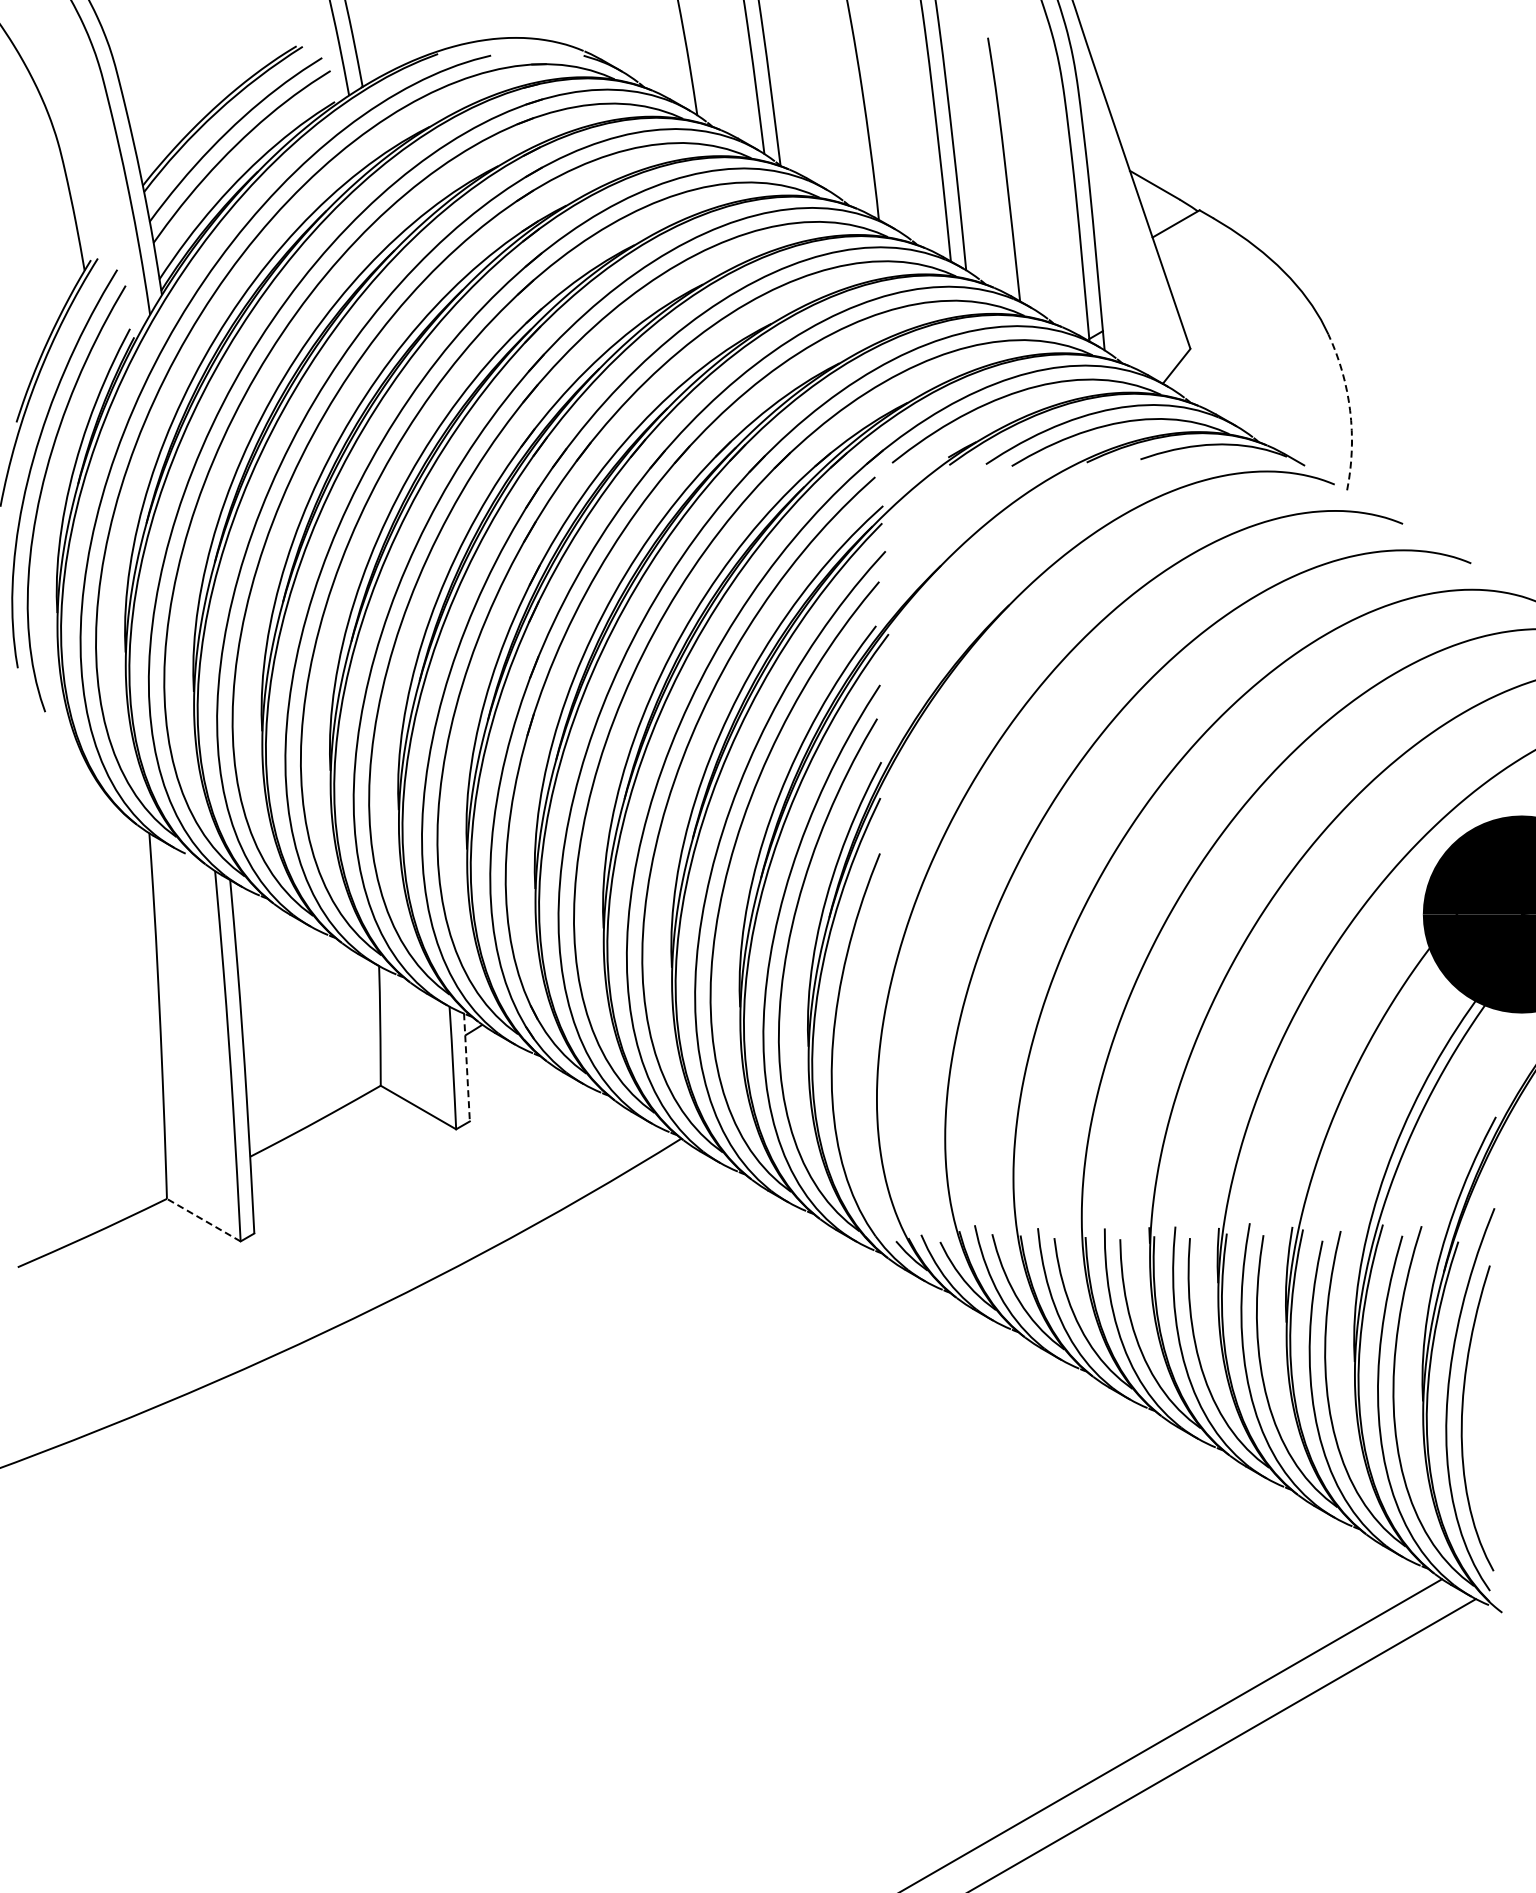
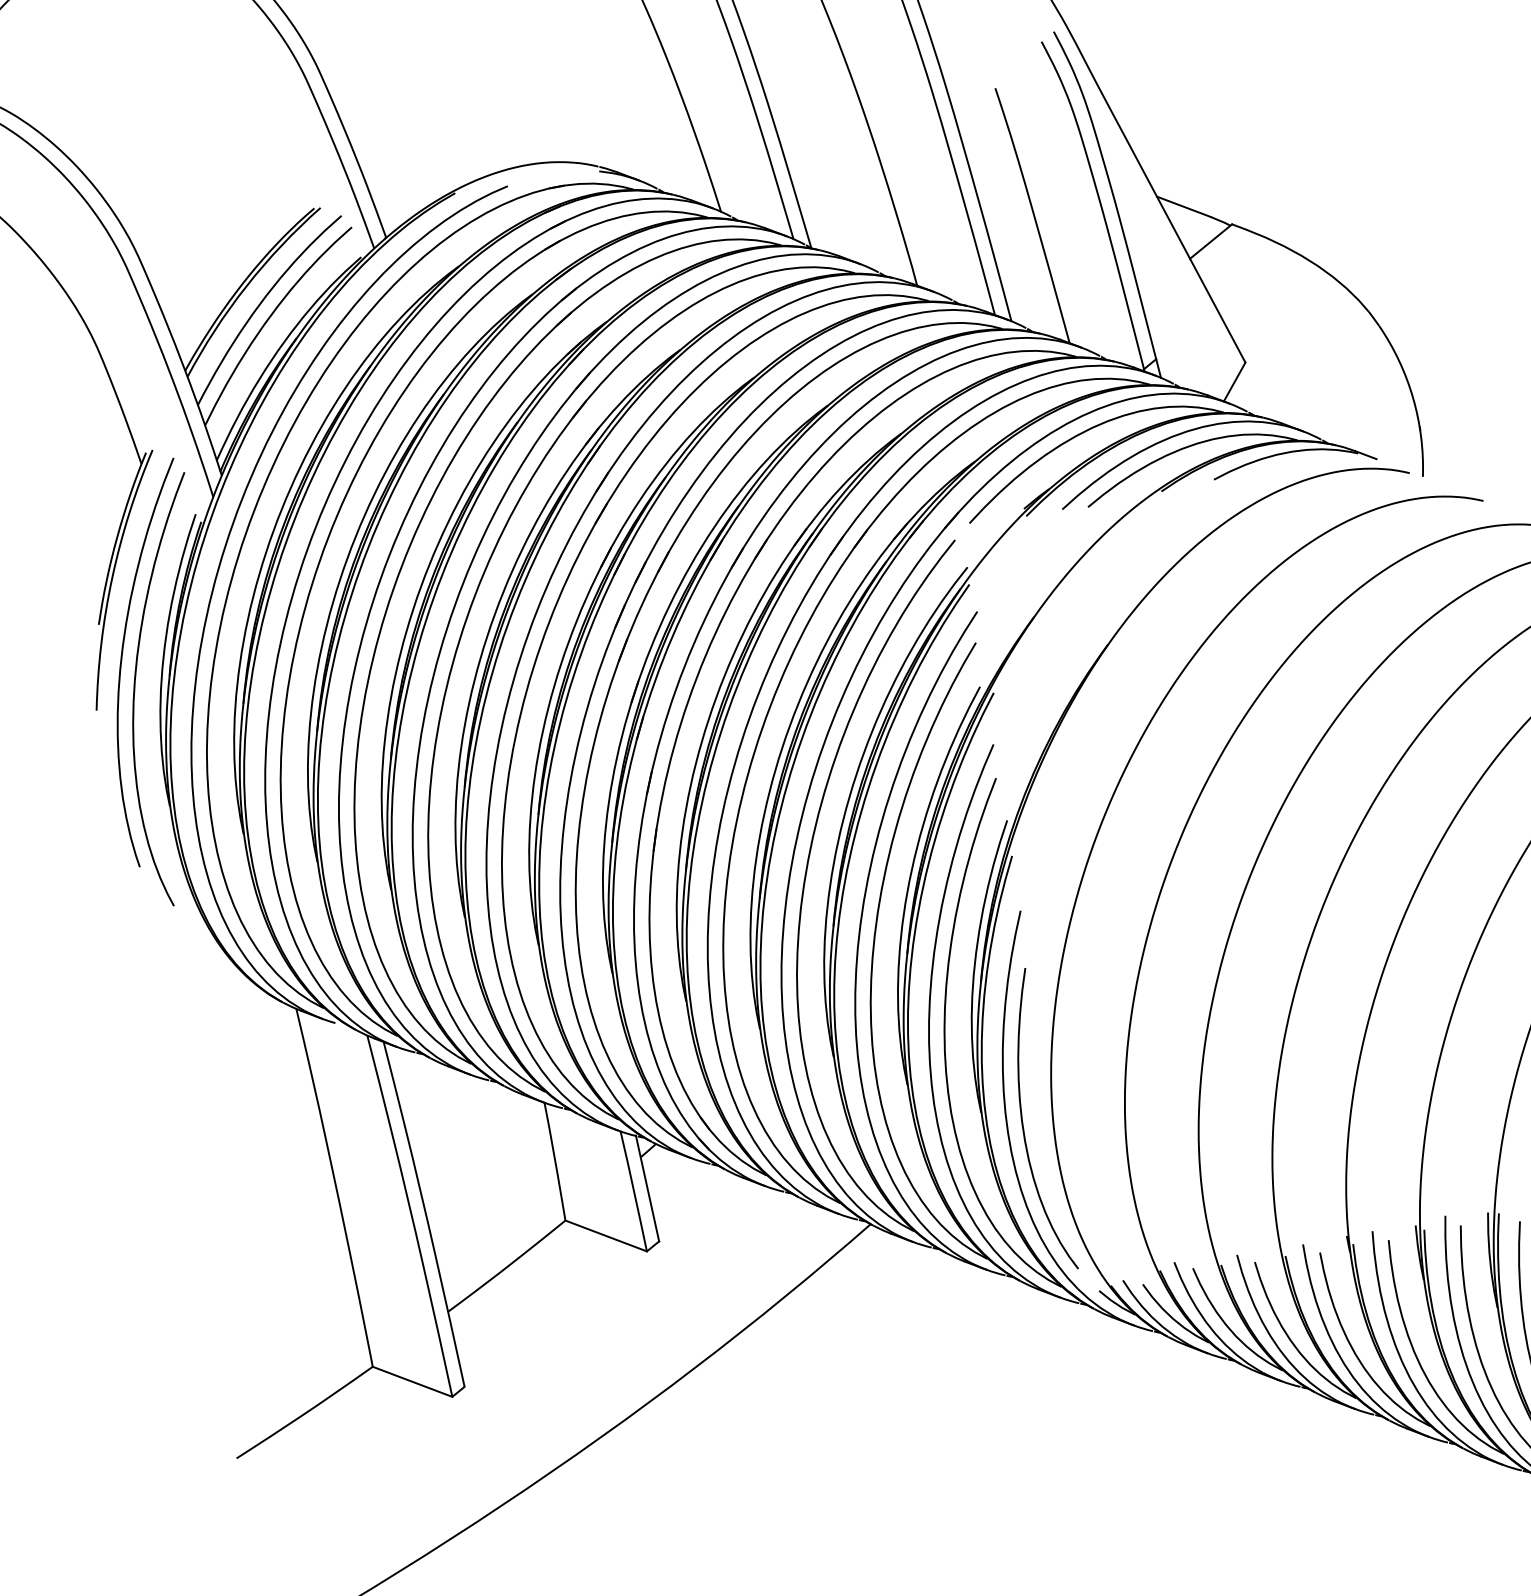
arc: (1350, 410) -> (1413, 397), dashed -> solid
curve: (848, 1063) -> (1023, 1123), added
line: (466, 1067) -> (647, 1188), dashed -> solid
line: (203, 1220) -> (412, 1382), dashed -> solid

